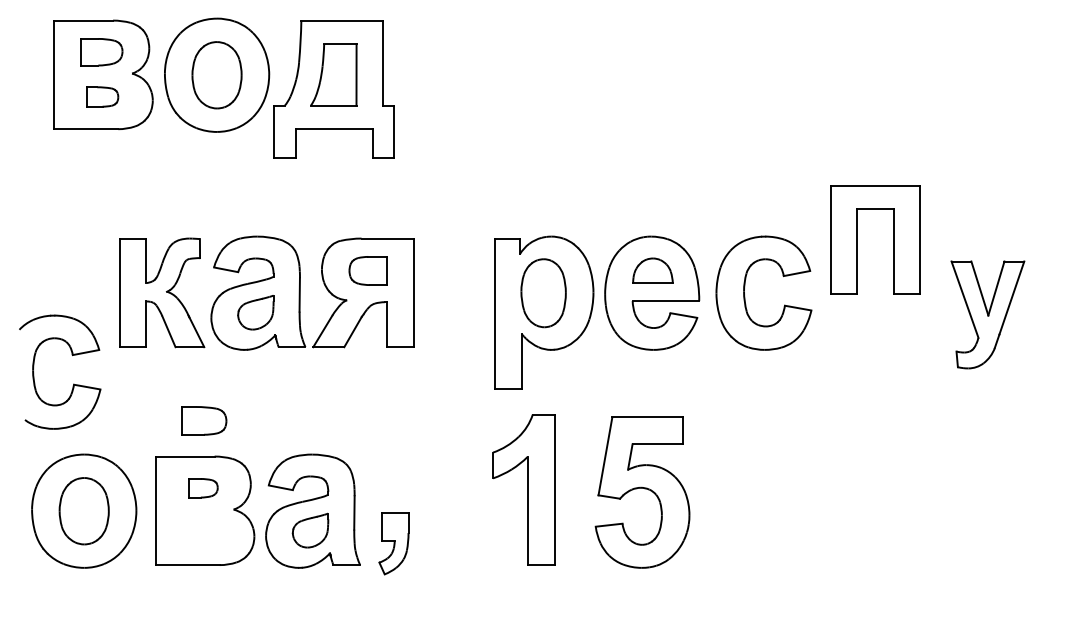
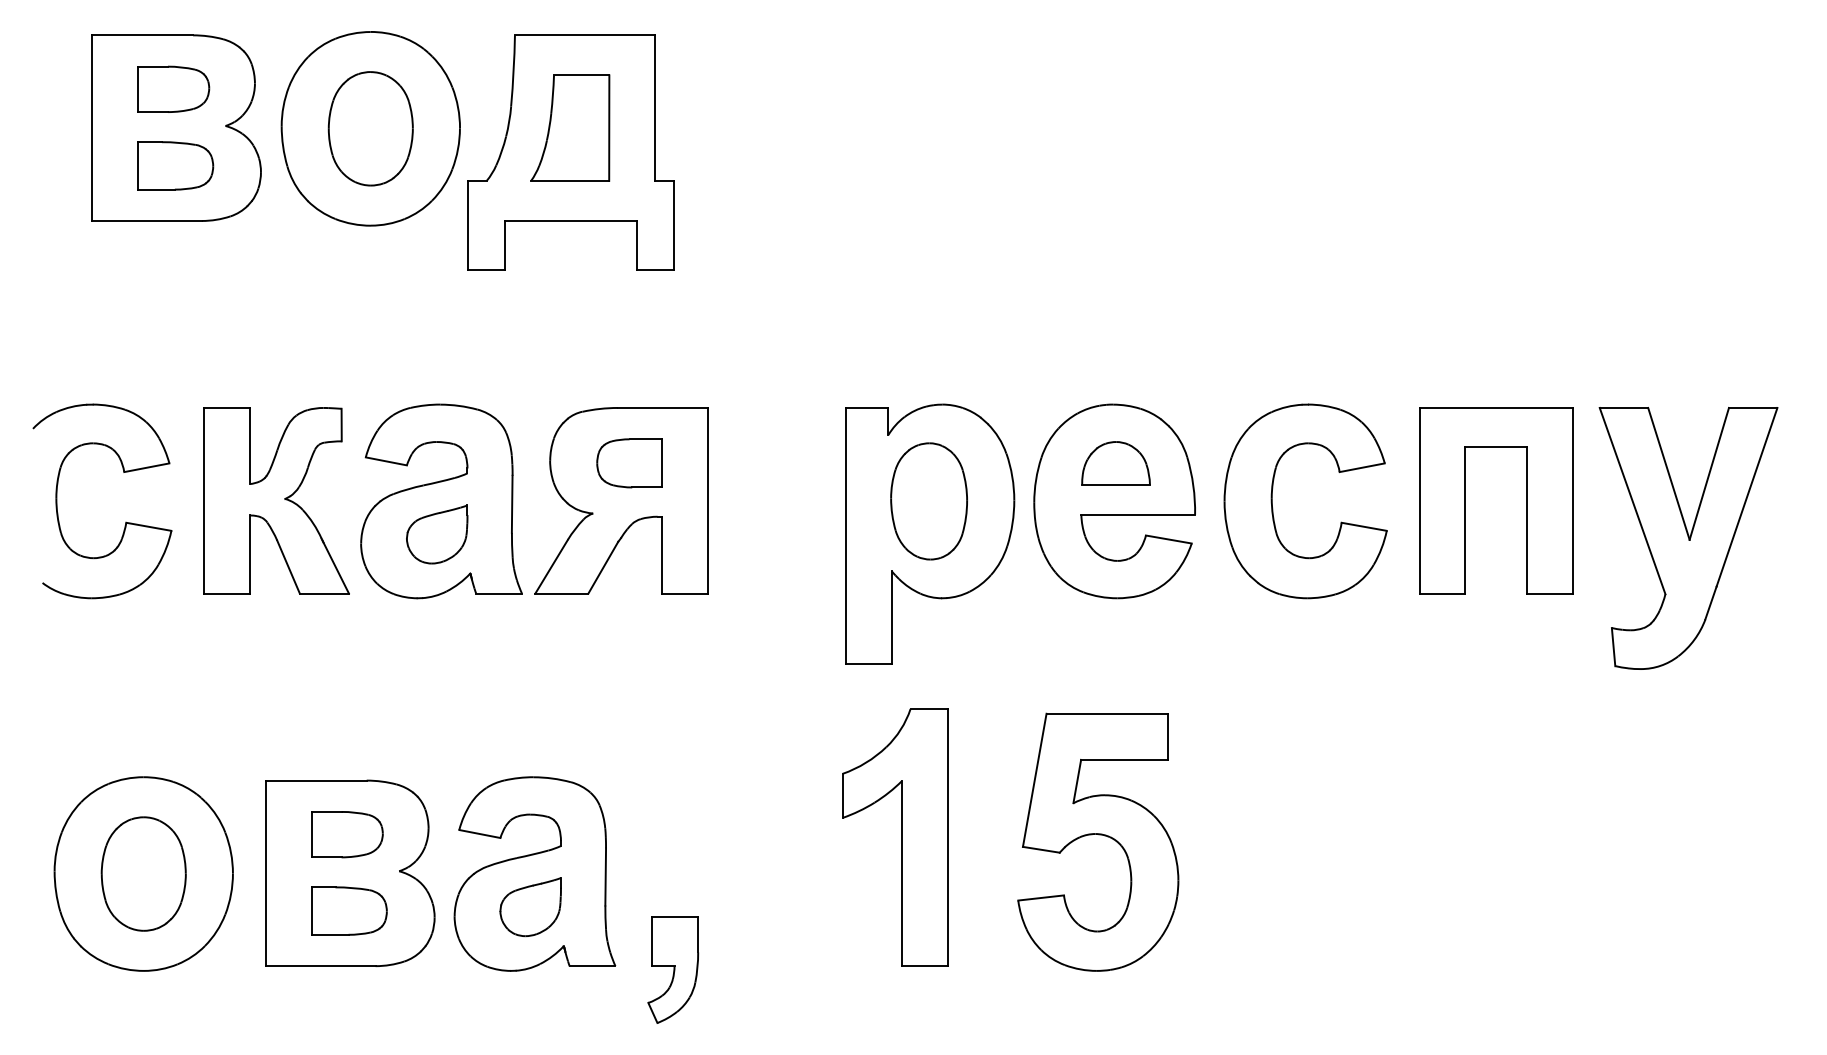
part: (102, 96) -> (174, 165), size x1.43
part: (857, 239) -> (1465, 500), moved
part: (987, 314) -> (1687, 537), size x1.43
part: (73, 383) -> (125, 520), moved
part: (204, 420) -> (349, 910), moved
part: (202, 488) -> (345, 835), size x1.43
part: (393, 543) -> (672, 970), moved

